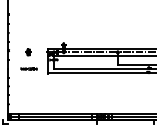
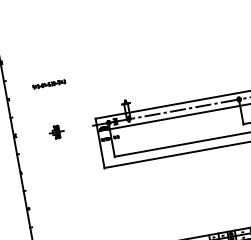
line: (28, 68) -> (47, 83), moved

